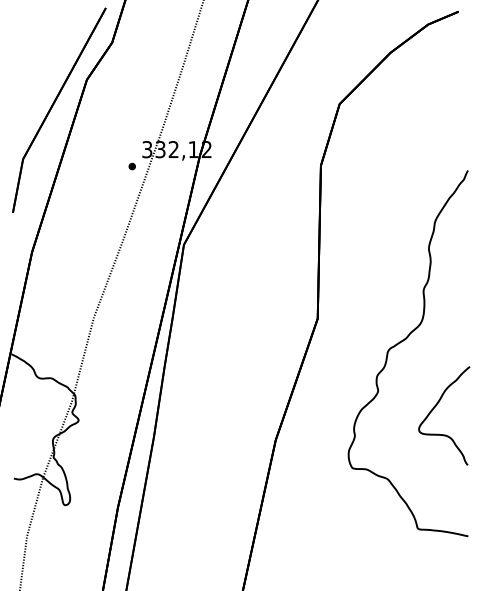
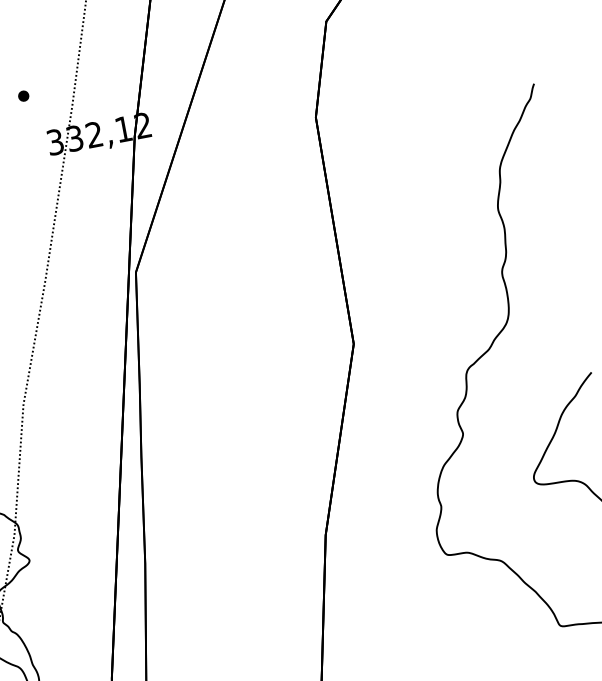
part: (131, 166) -> (22, 96), moved

